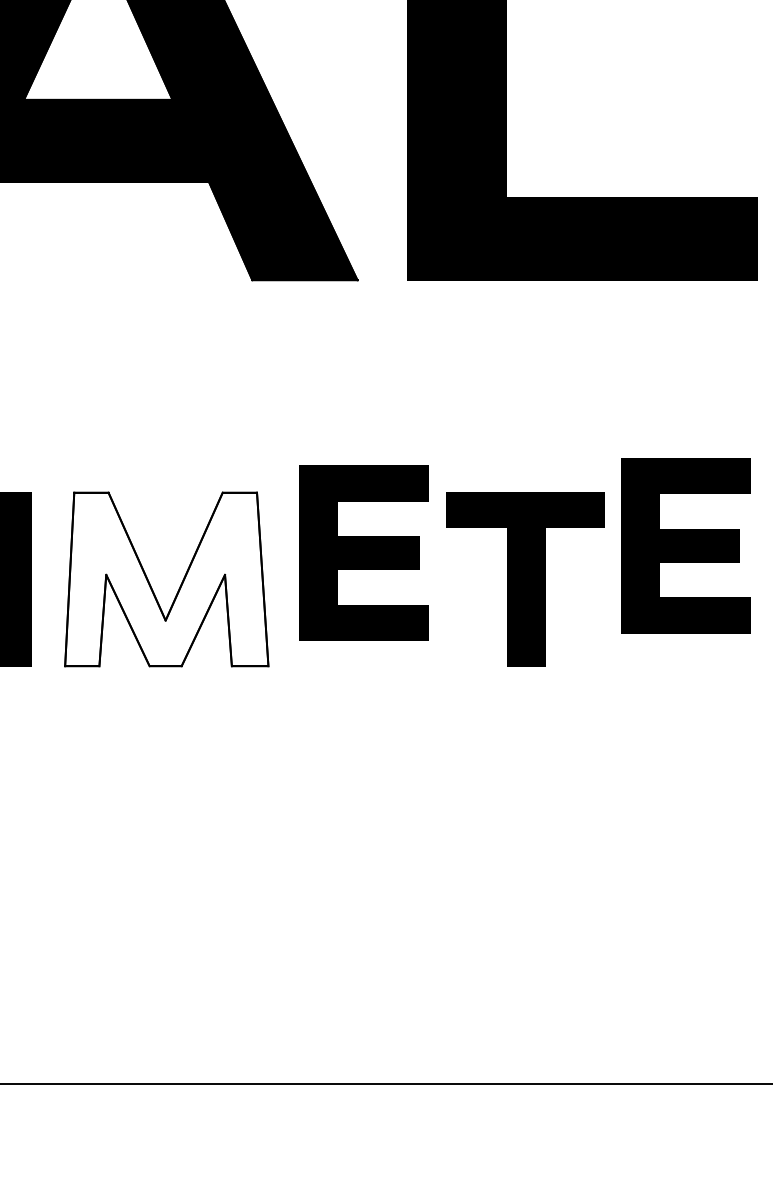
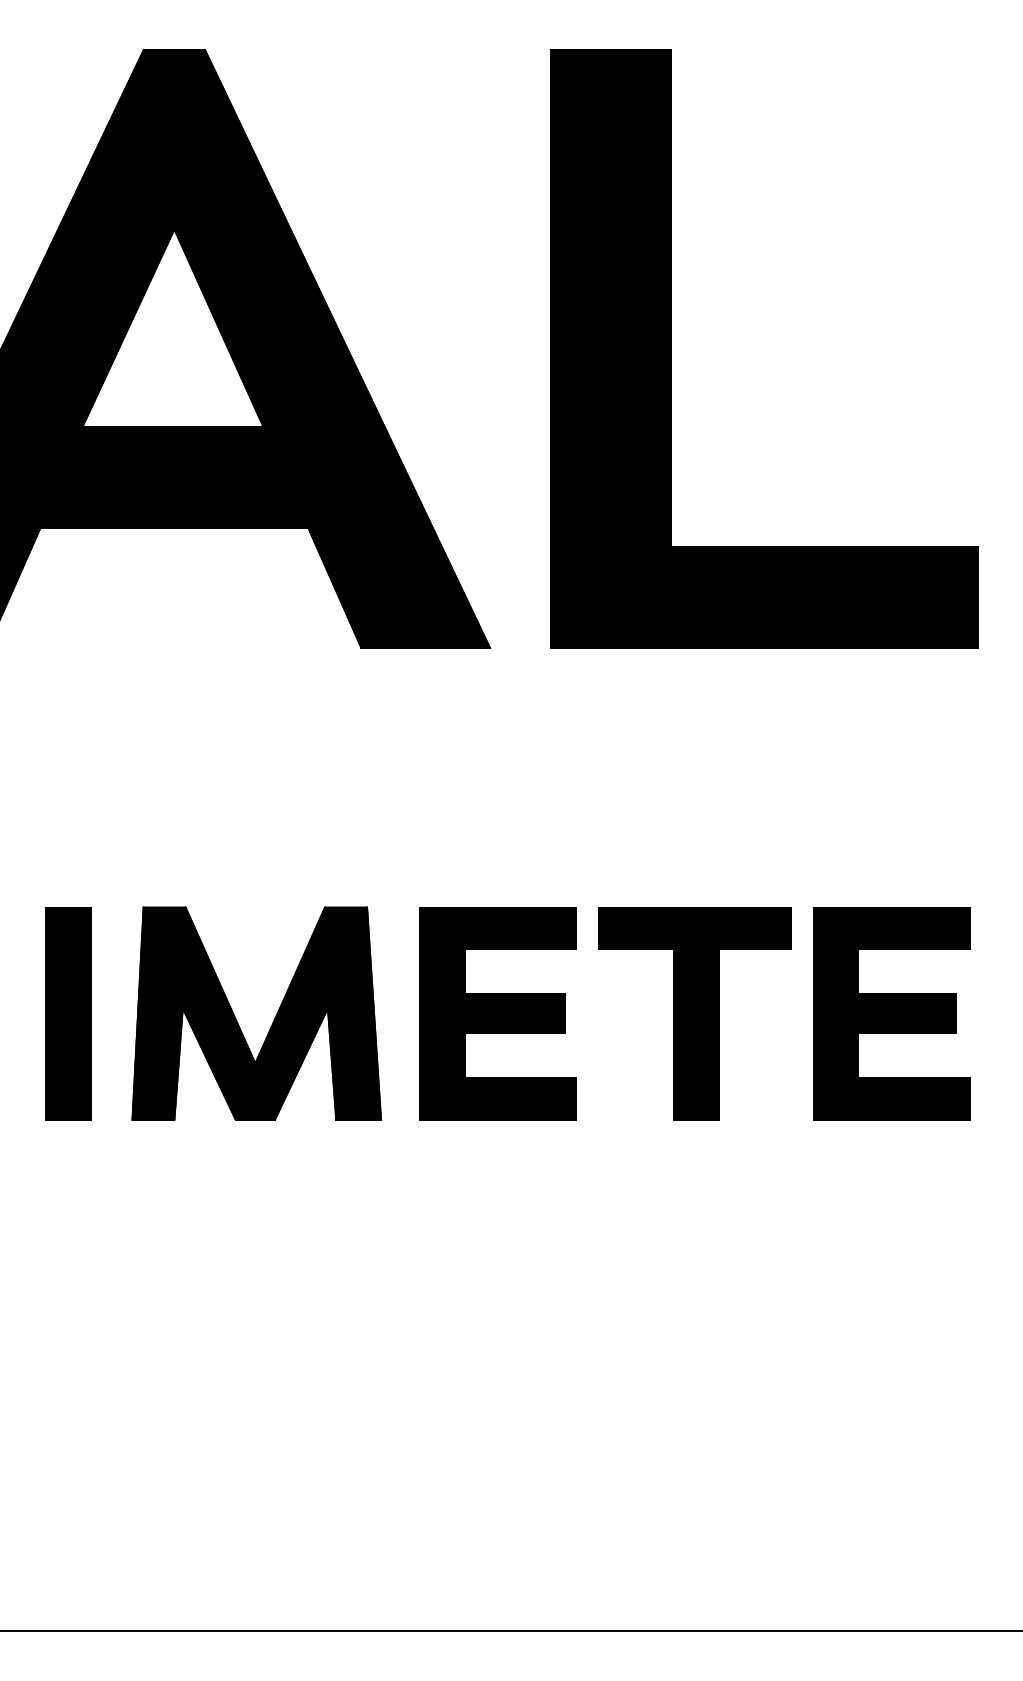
part: (686, 545) -> (891, 1013), moved
part: (363, 553) -> (497, 1013), moved
fill: (166, 579) -> (256, 1013), added

